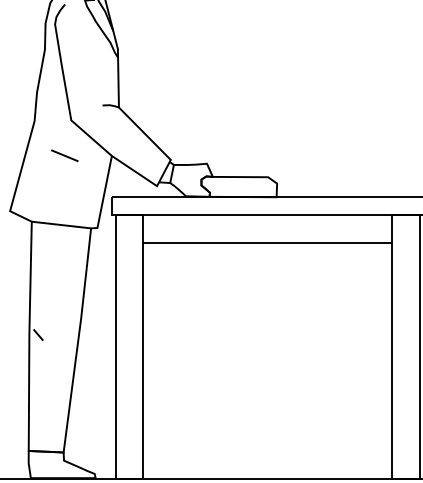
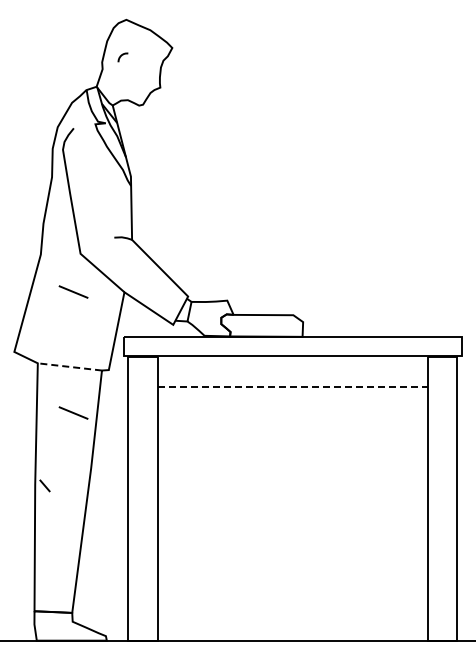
line: (61, 224) -> (69, 366), solid -> dashed
line: (267, 243) -> (292, 386), solid -> dashed
line: (64, 267) -> (73, 412), added

